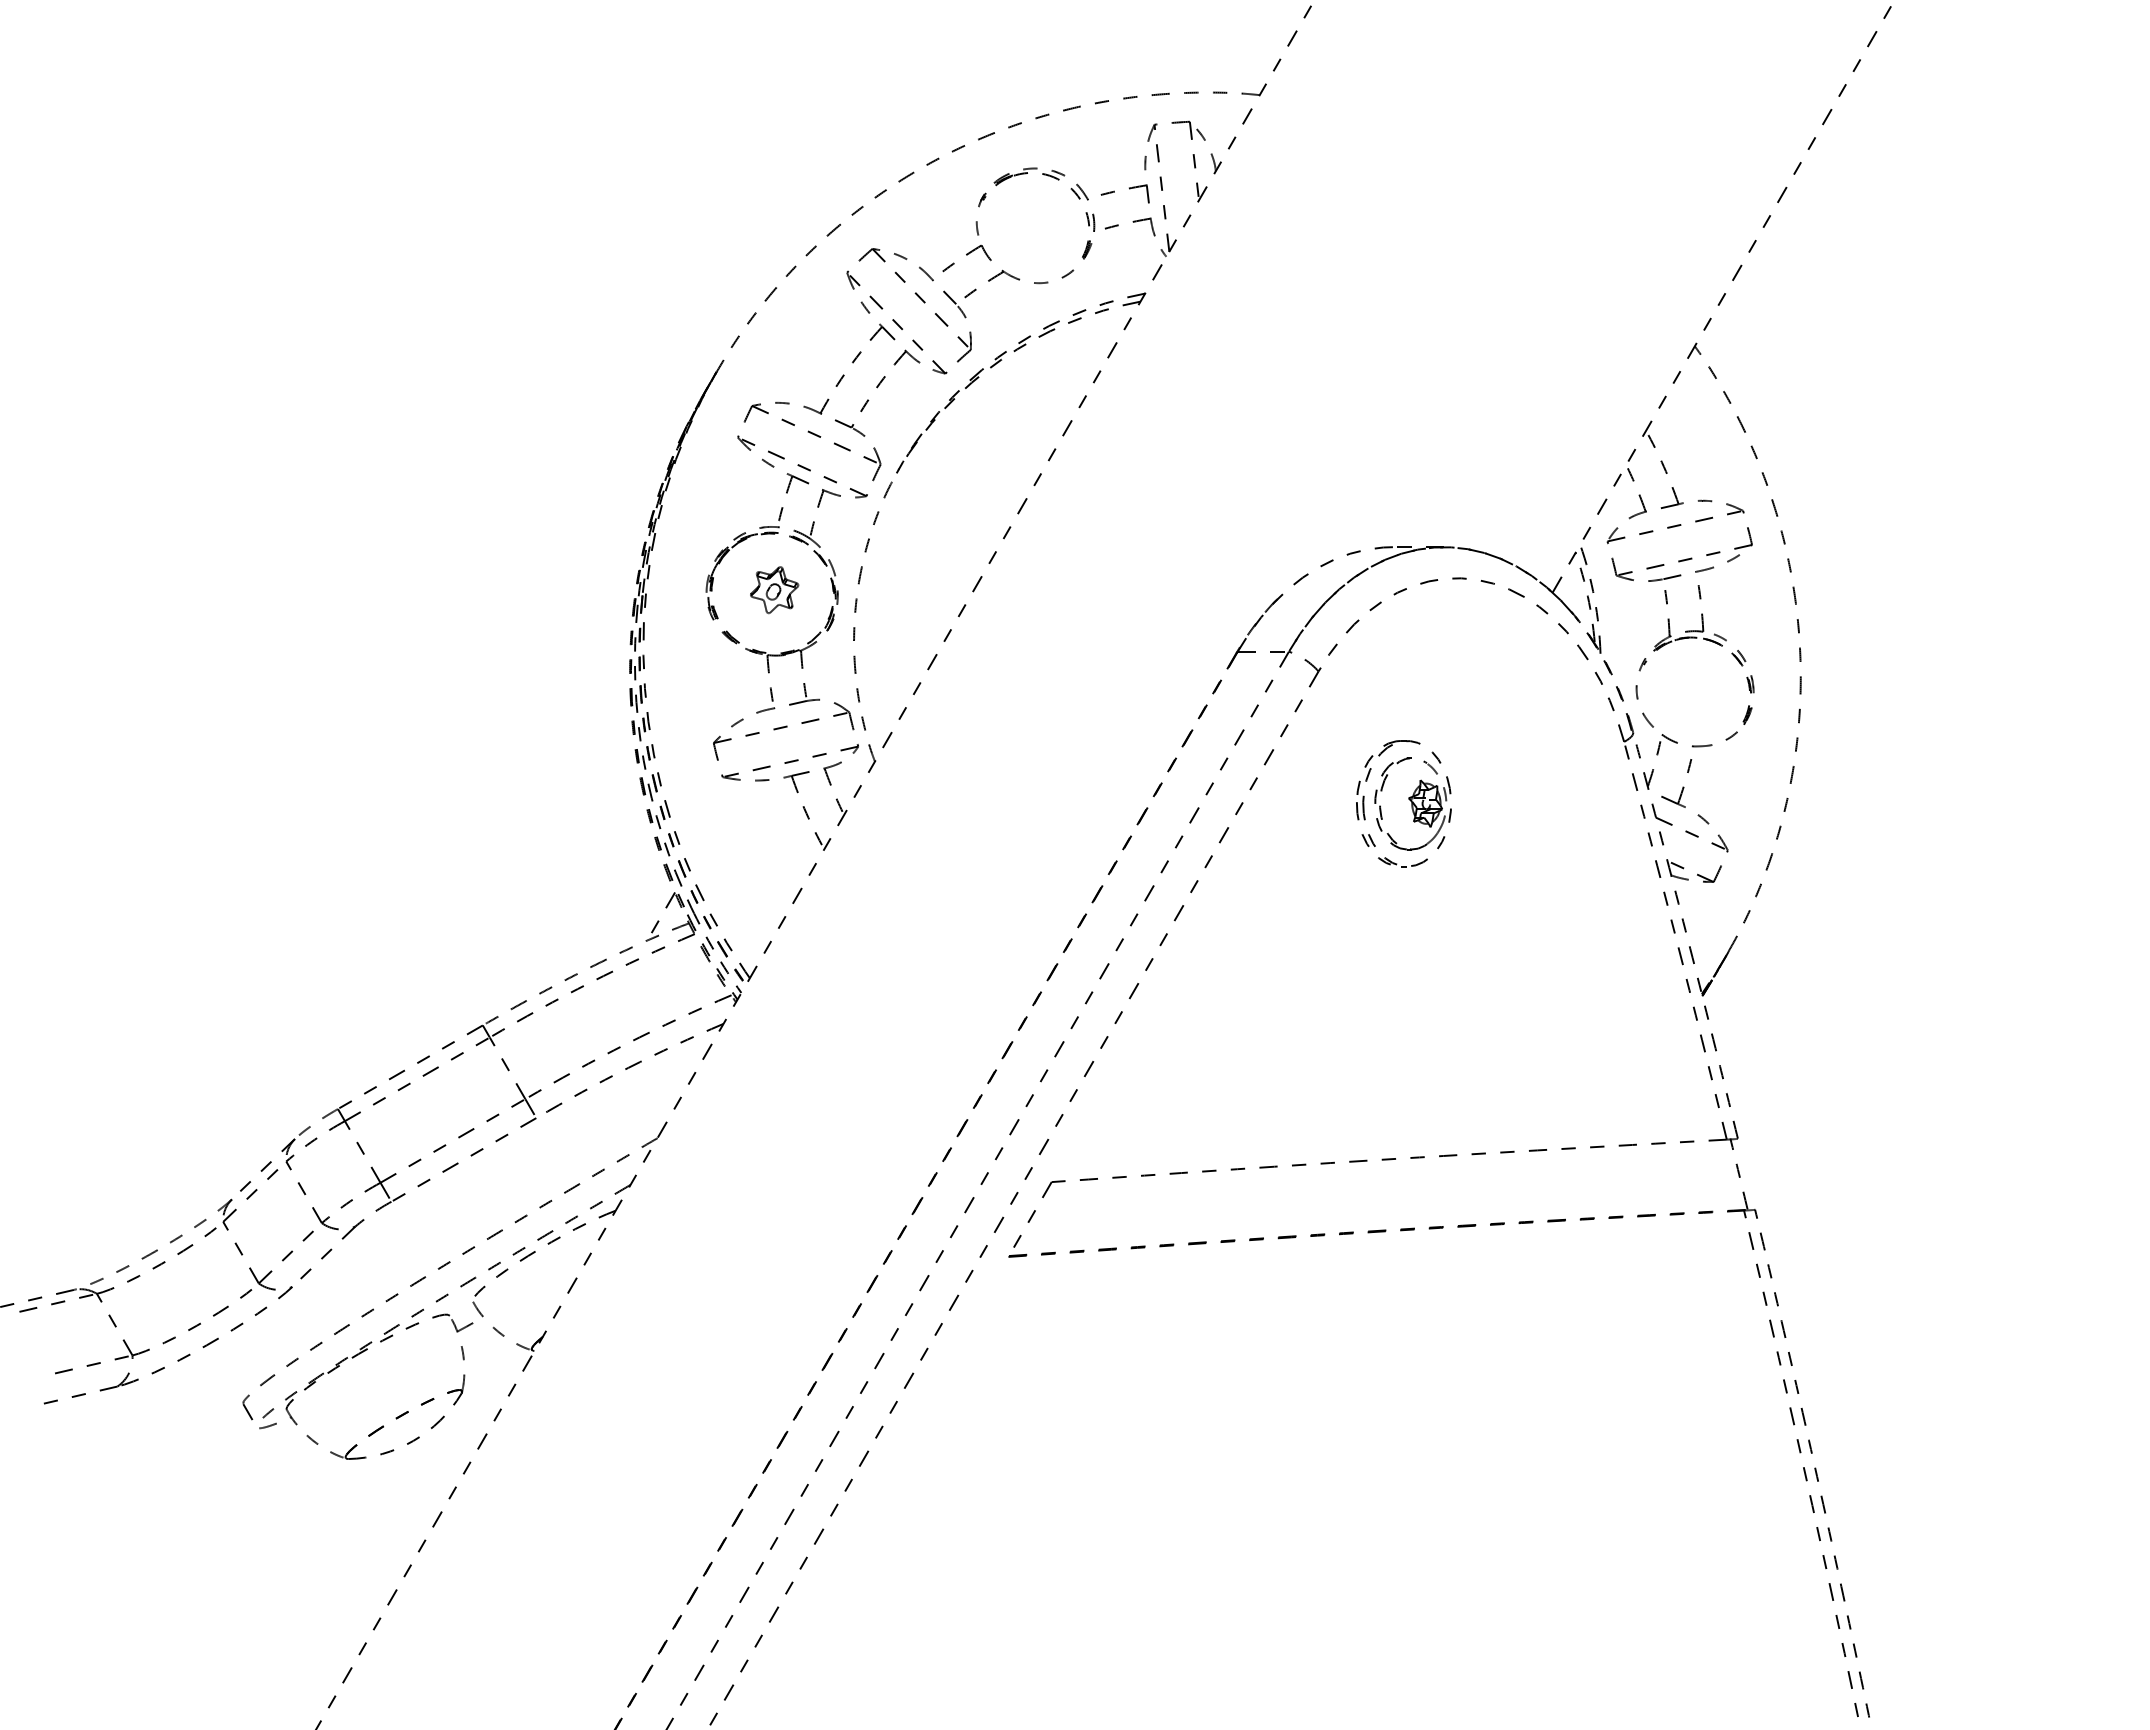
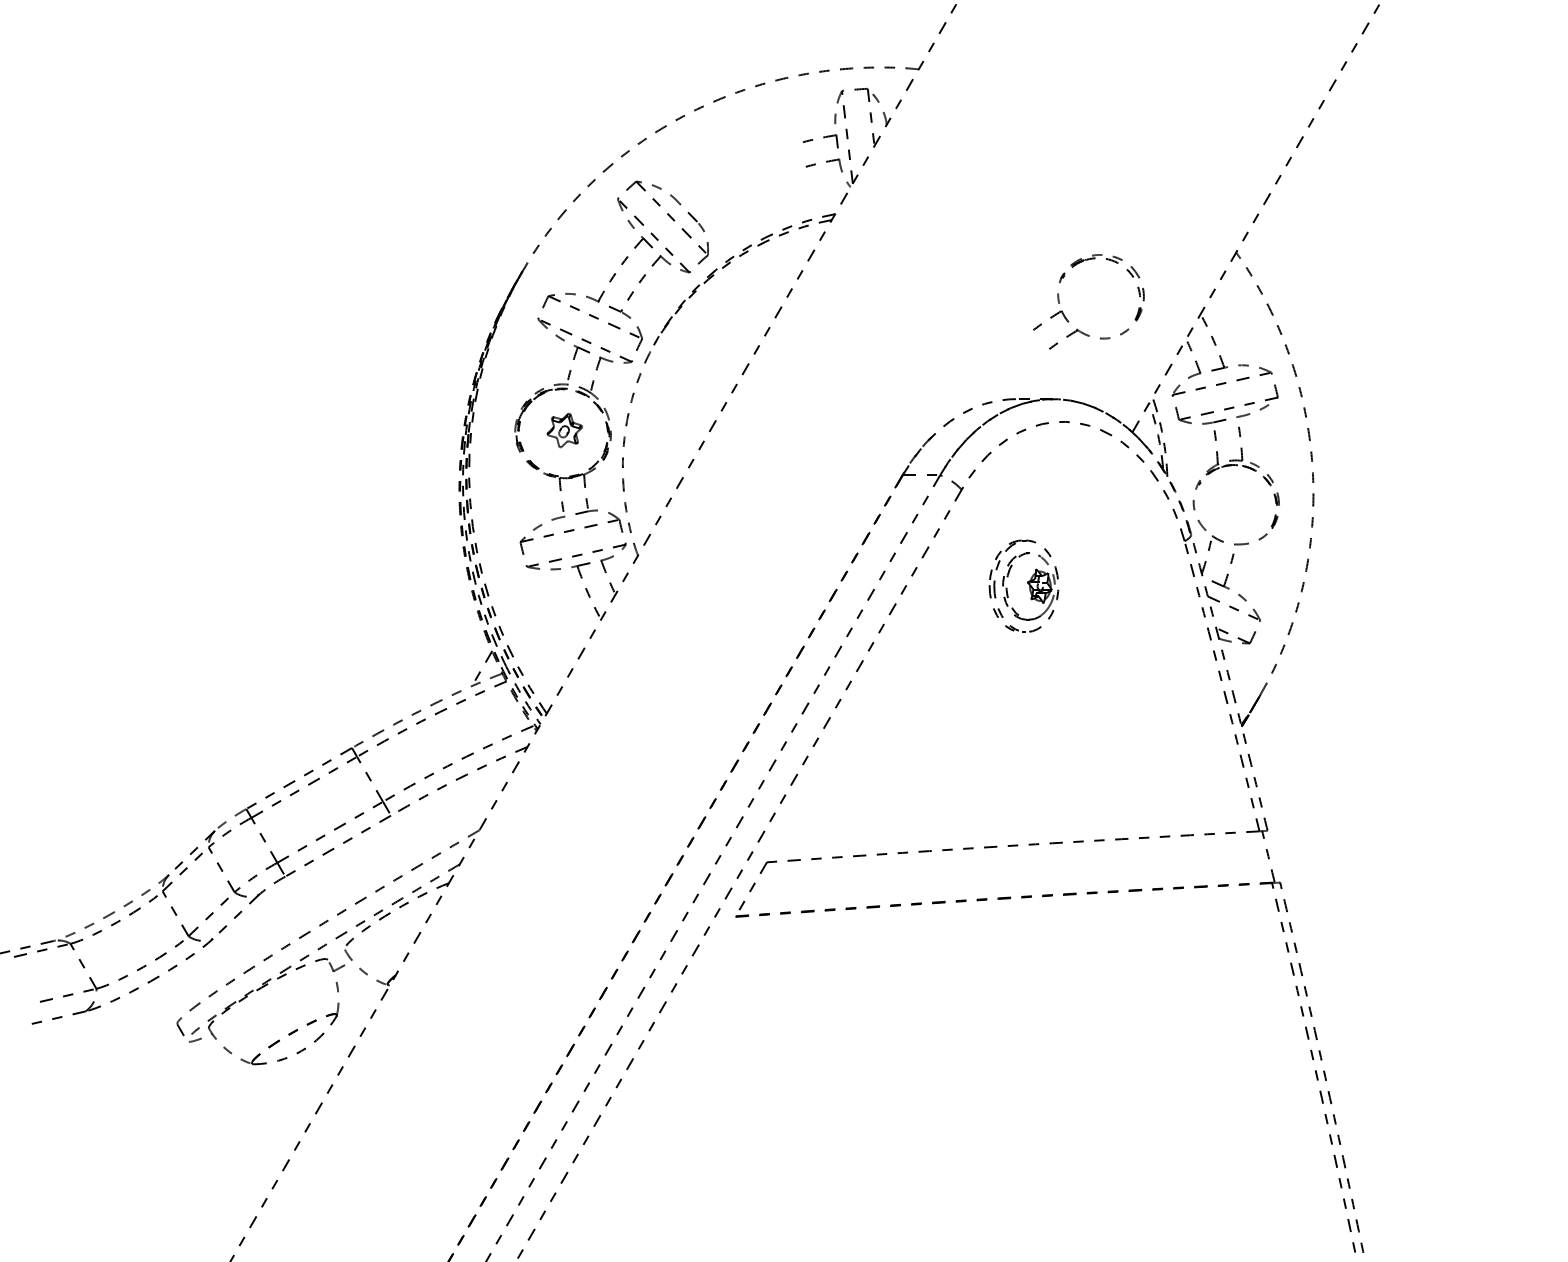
part: (987, 253) -> (1065, 316), moved

